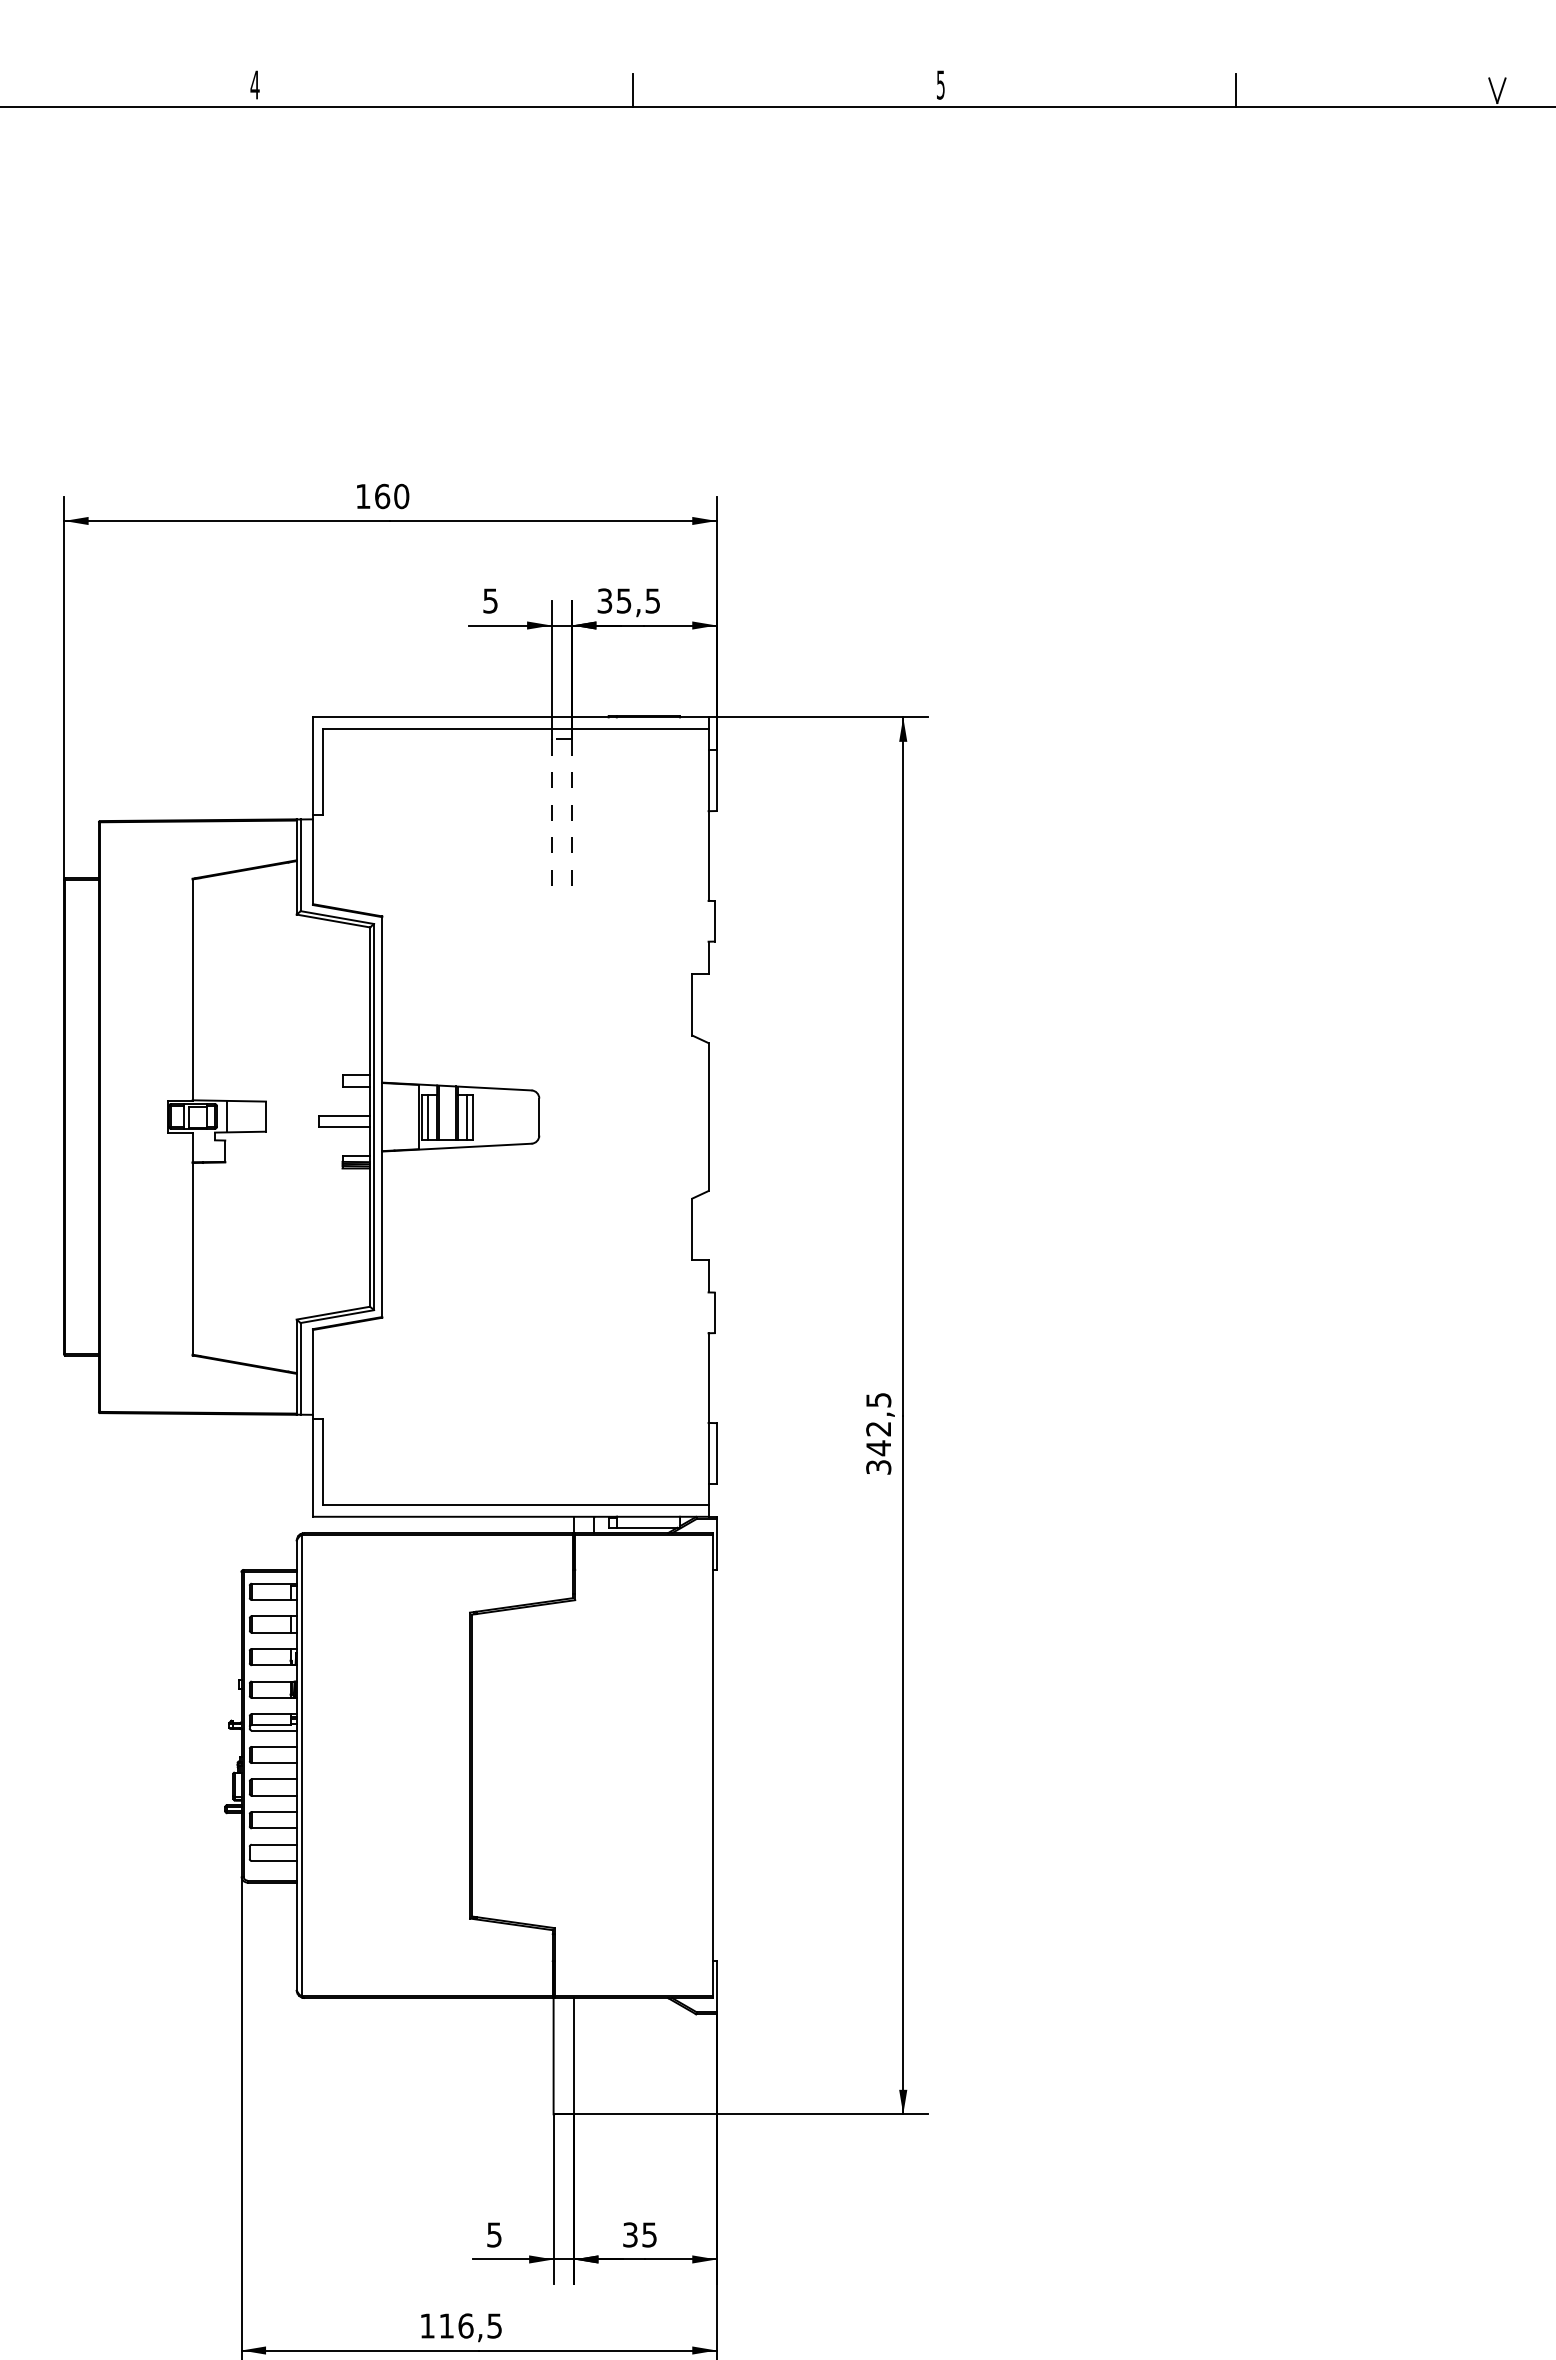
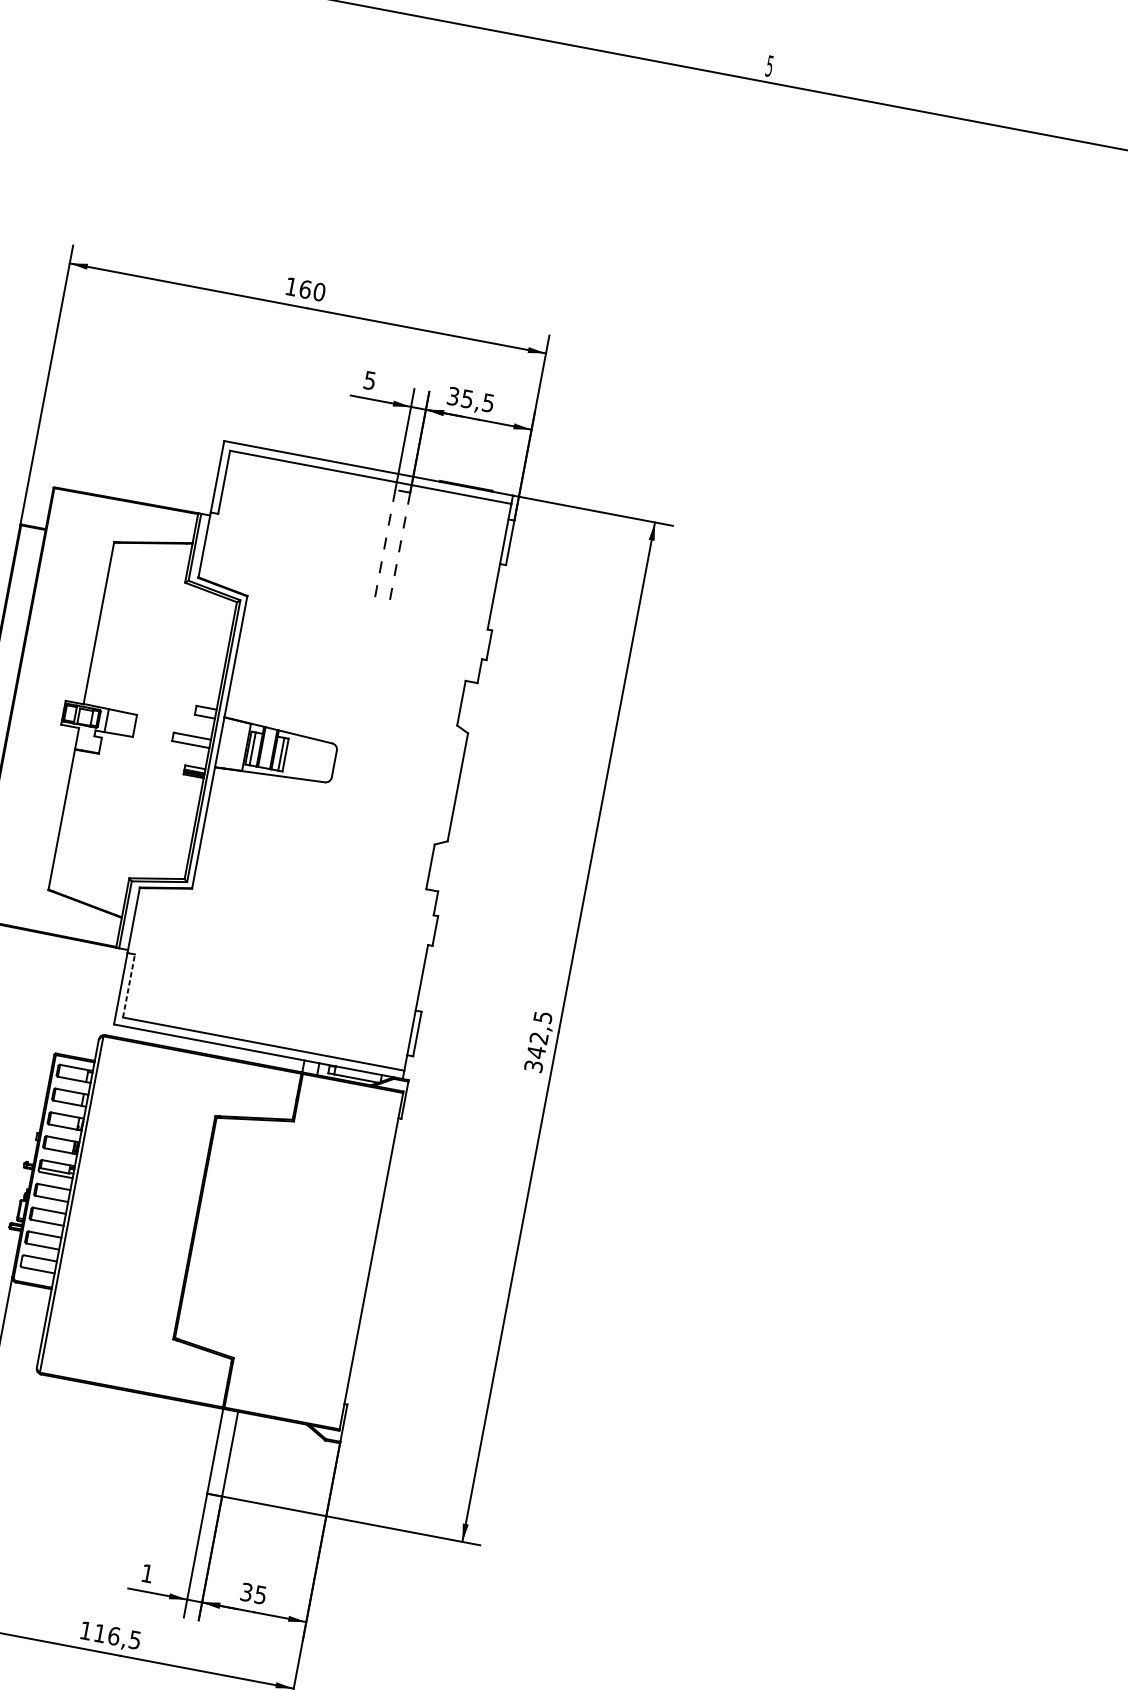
line: (632, 90) -> (543, 27), removed
line: (1236, 90) -> (984, 110), removed
line: (323, 1461) -> (129, 985), solid -> dashed
text: (494, 2234) -> (147, 1573), 5 -> 1

